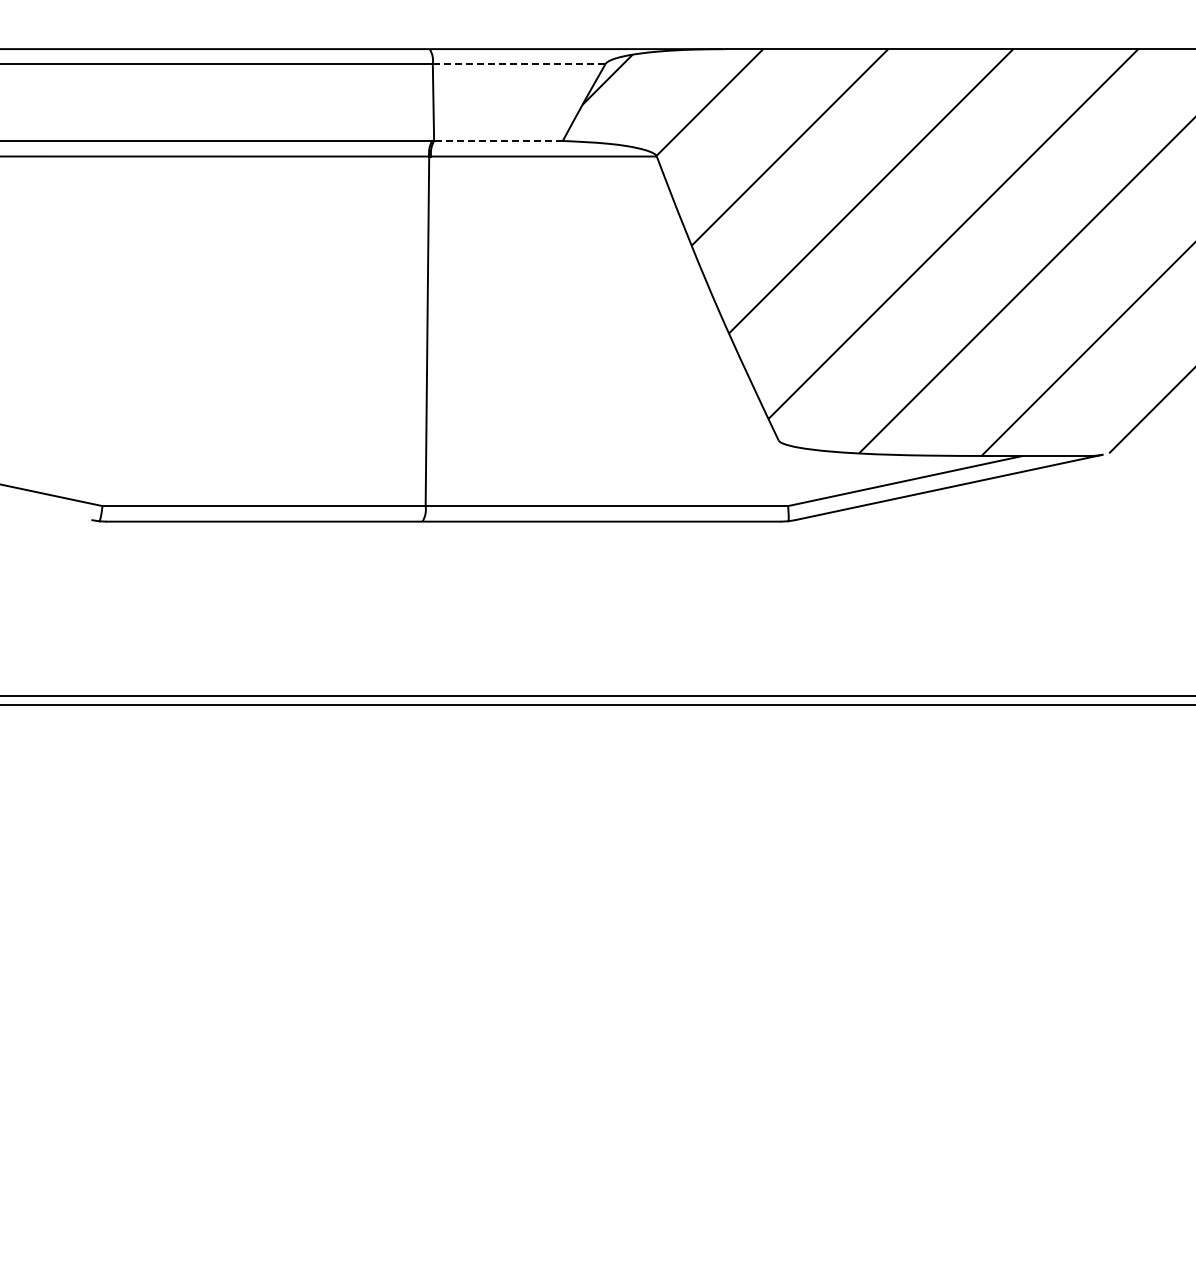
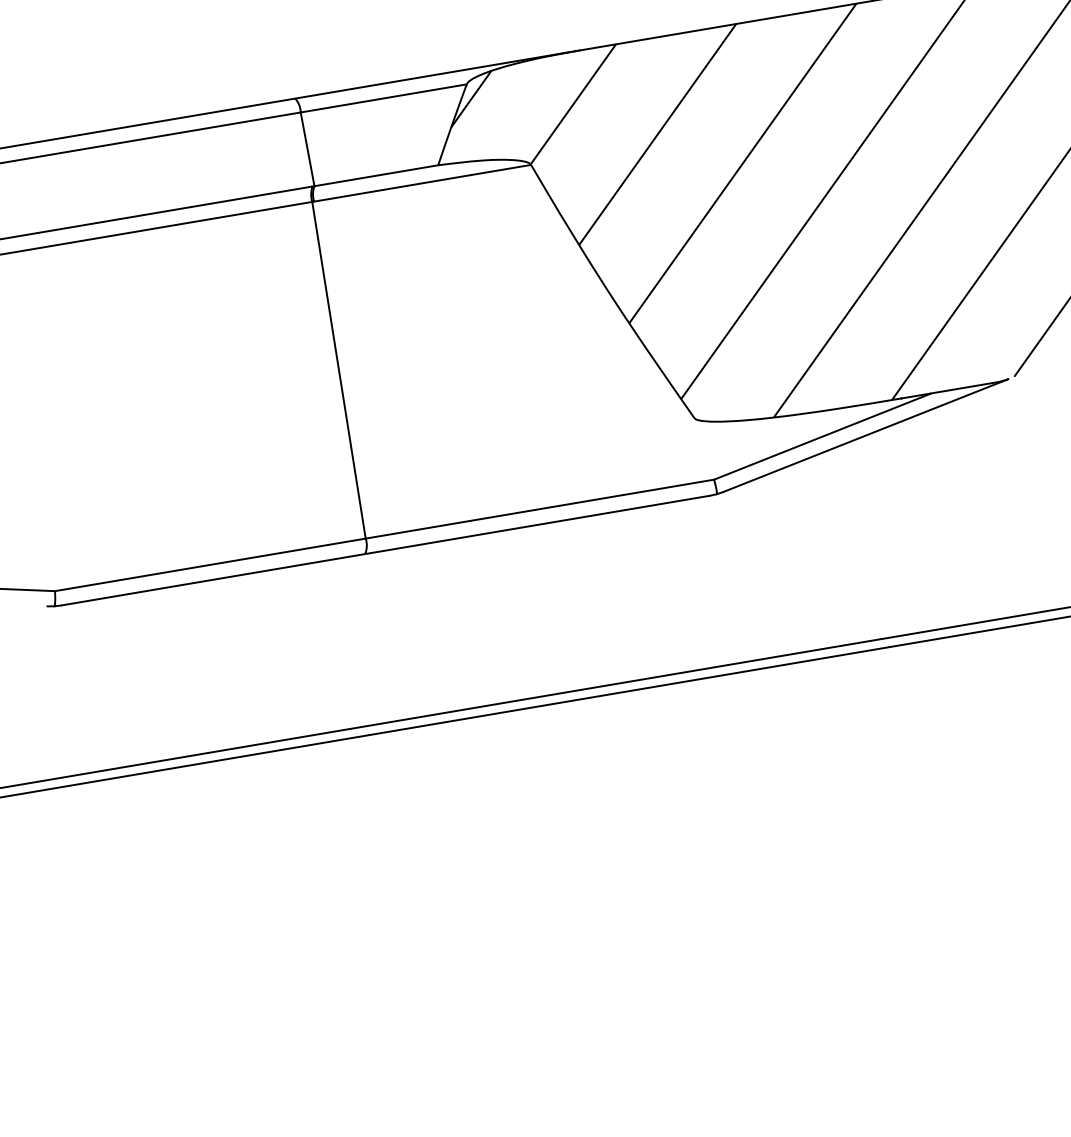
line: (519, 64) -> (384, 98), dashed -> solid
line: (497, 141) -> (375, 176), dashed -> solid

